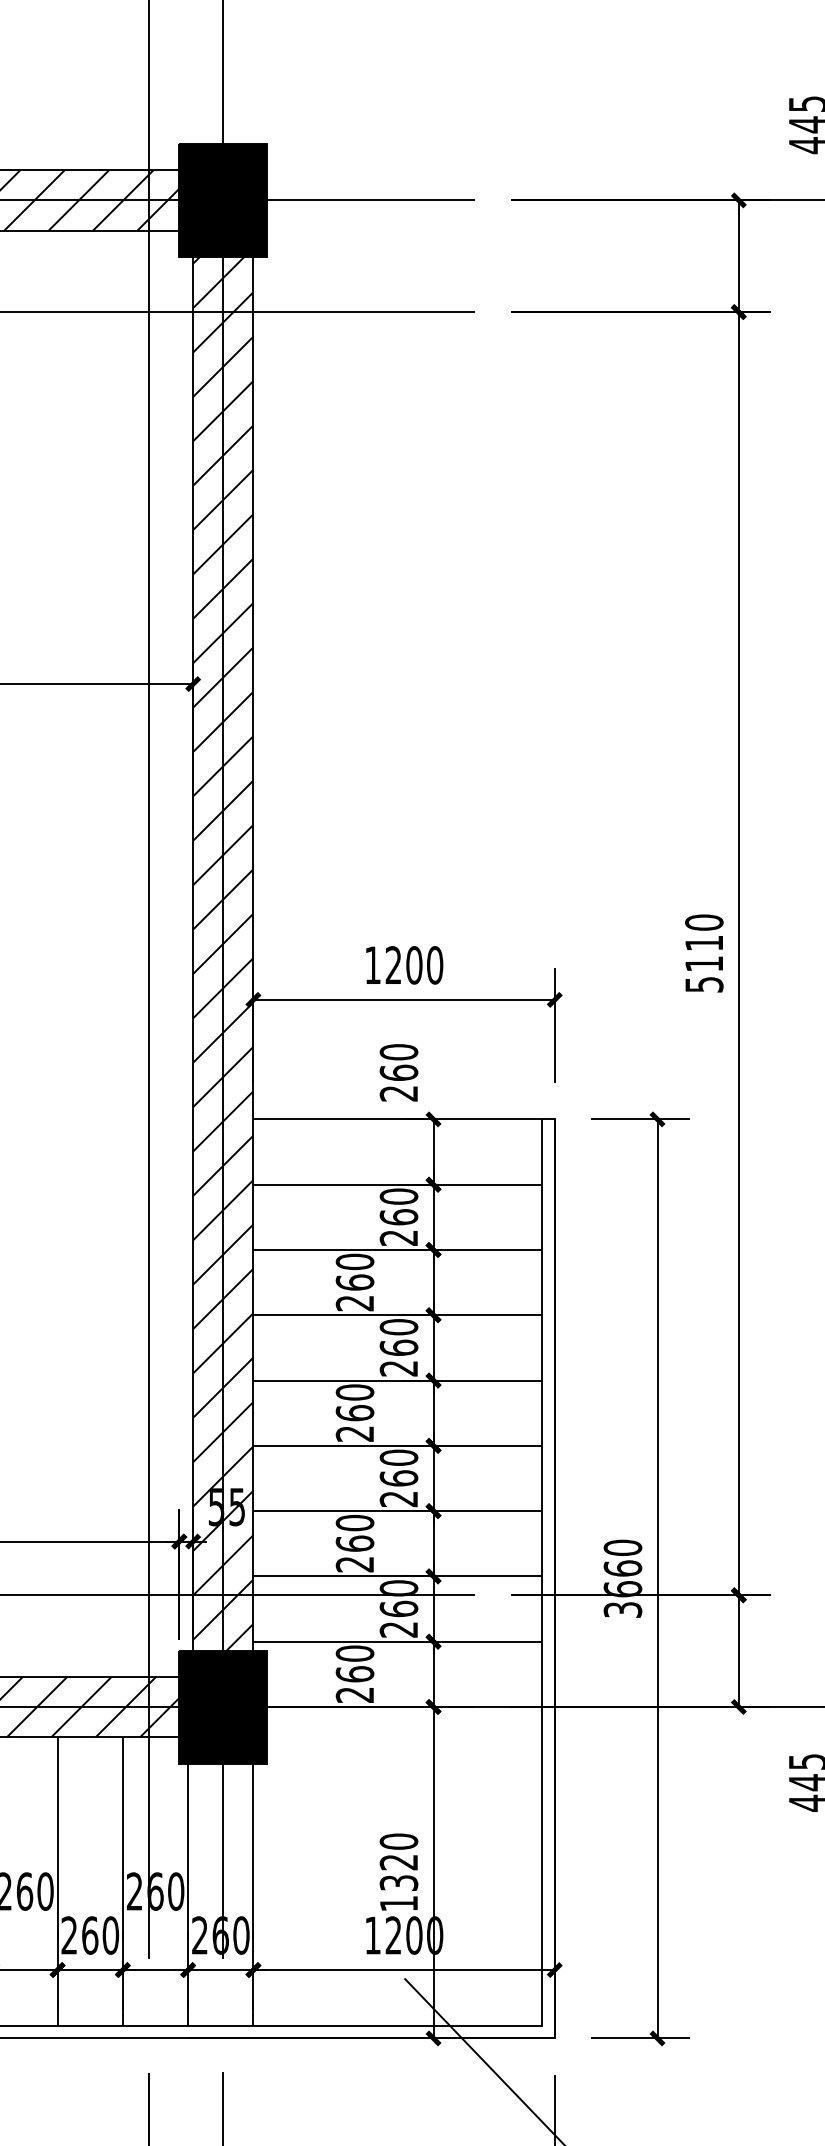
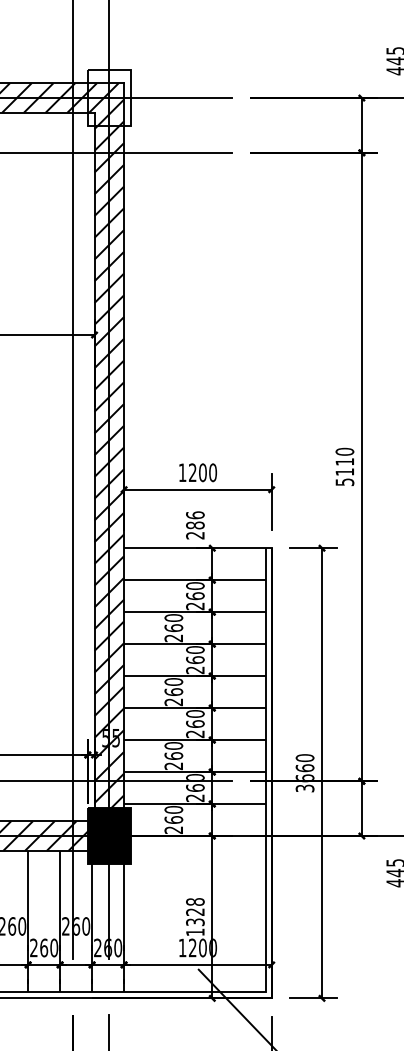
fill: (221, 199) -> (108, 97), removed
text: (399, 1062) -> (195, 520), 260 -> 286
text: (399, 1840) -> (195, 901), 1320 -> 1328

